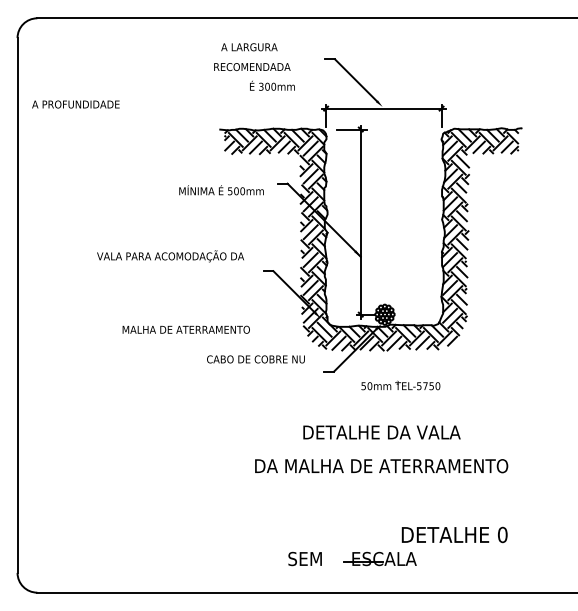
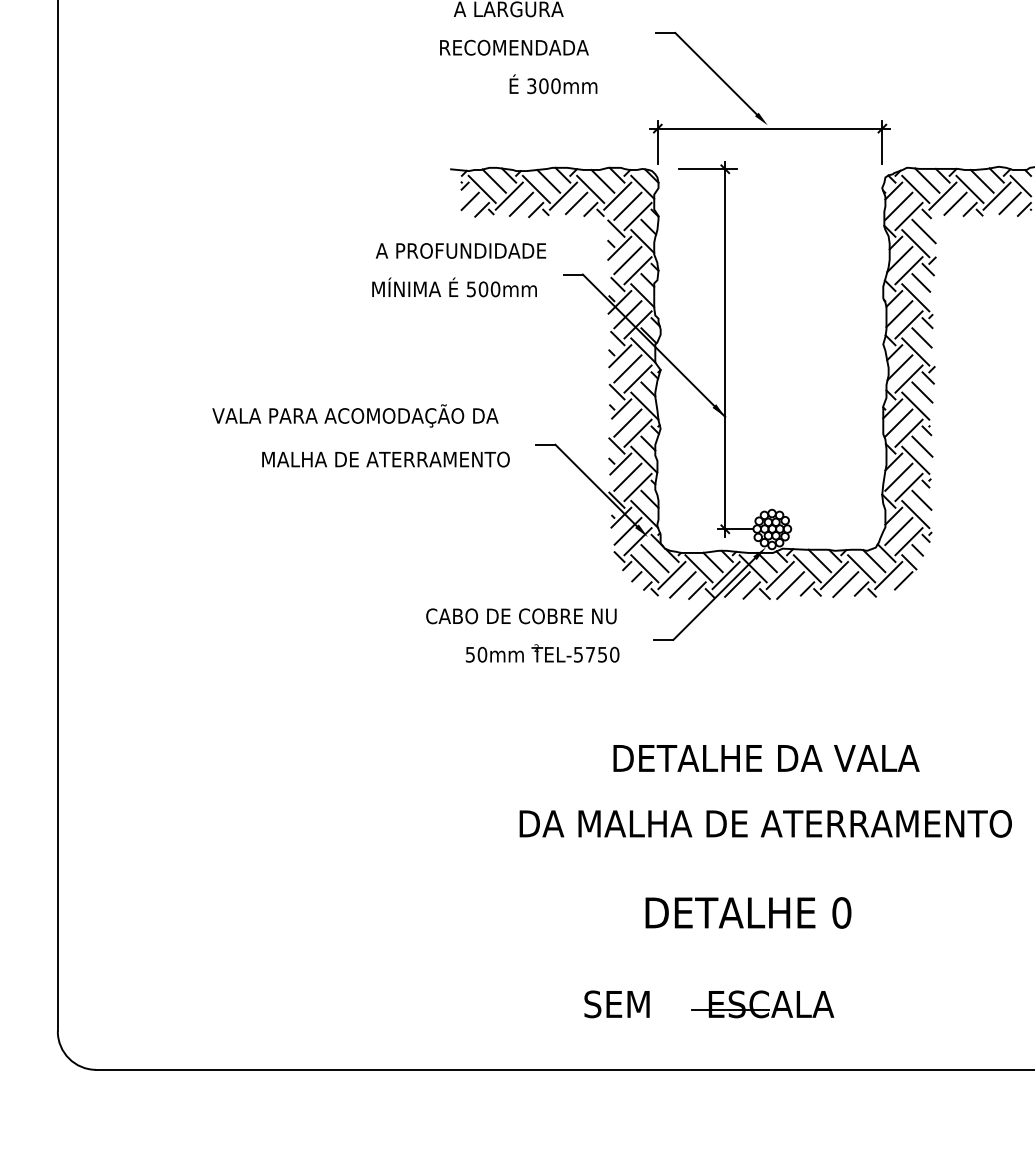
text: (75, 104) -> (460, 250), moved
text: (185, 329) -> (384, 458), moved
text: (400, 385) -> (541, 653), moved
text: (454, 534) -> (748, 912), moved

